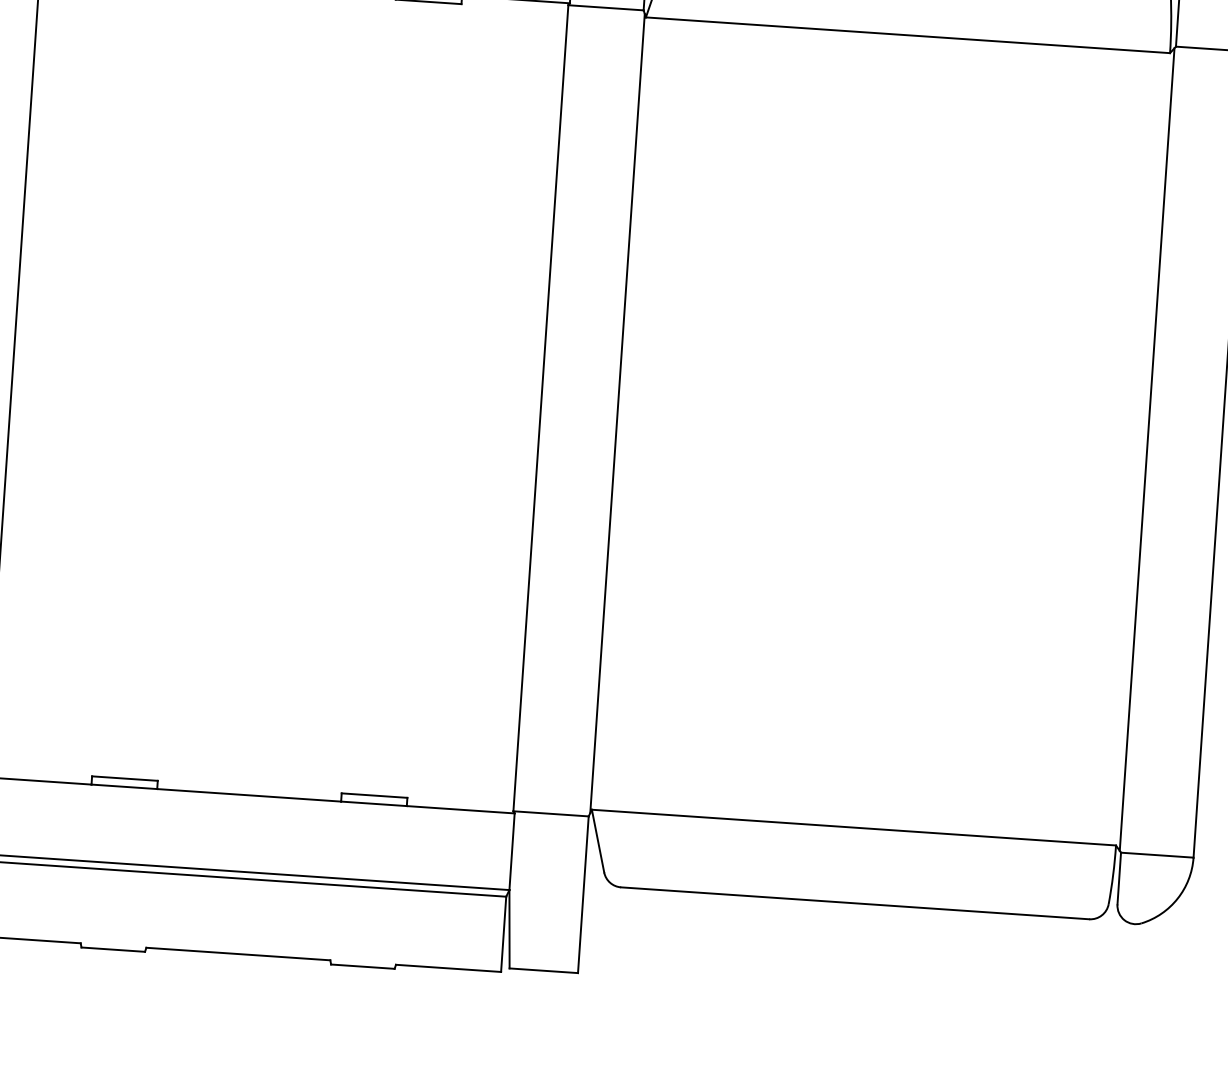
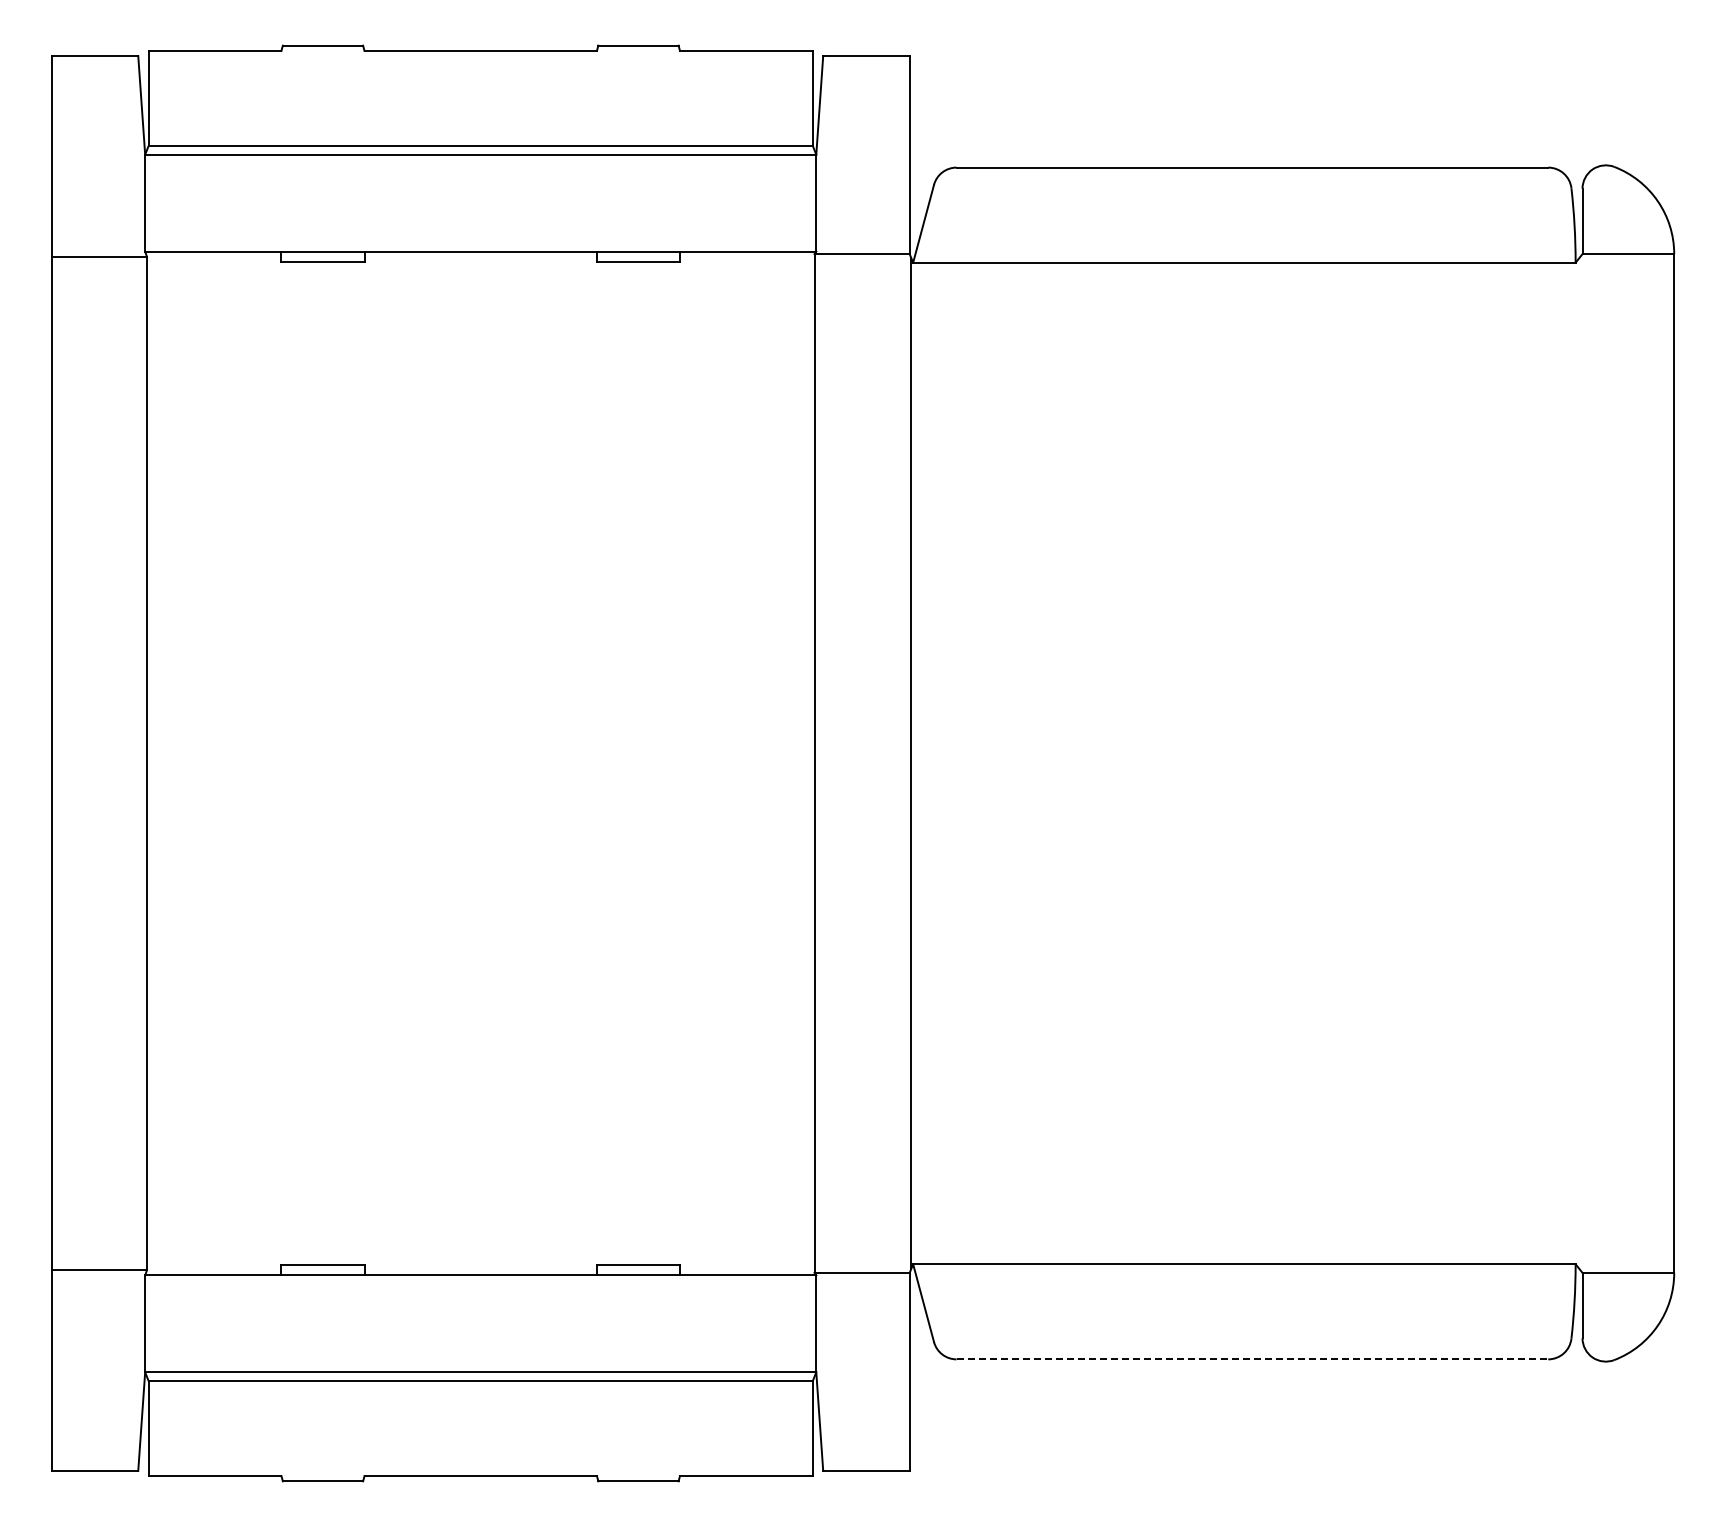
line: (1146, 449) -> (1580, 763), removed
line: (855, 903) -> (1252, 1359), solid -> dashed

